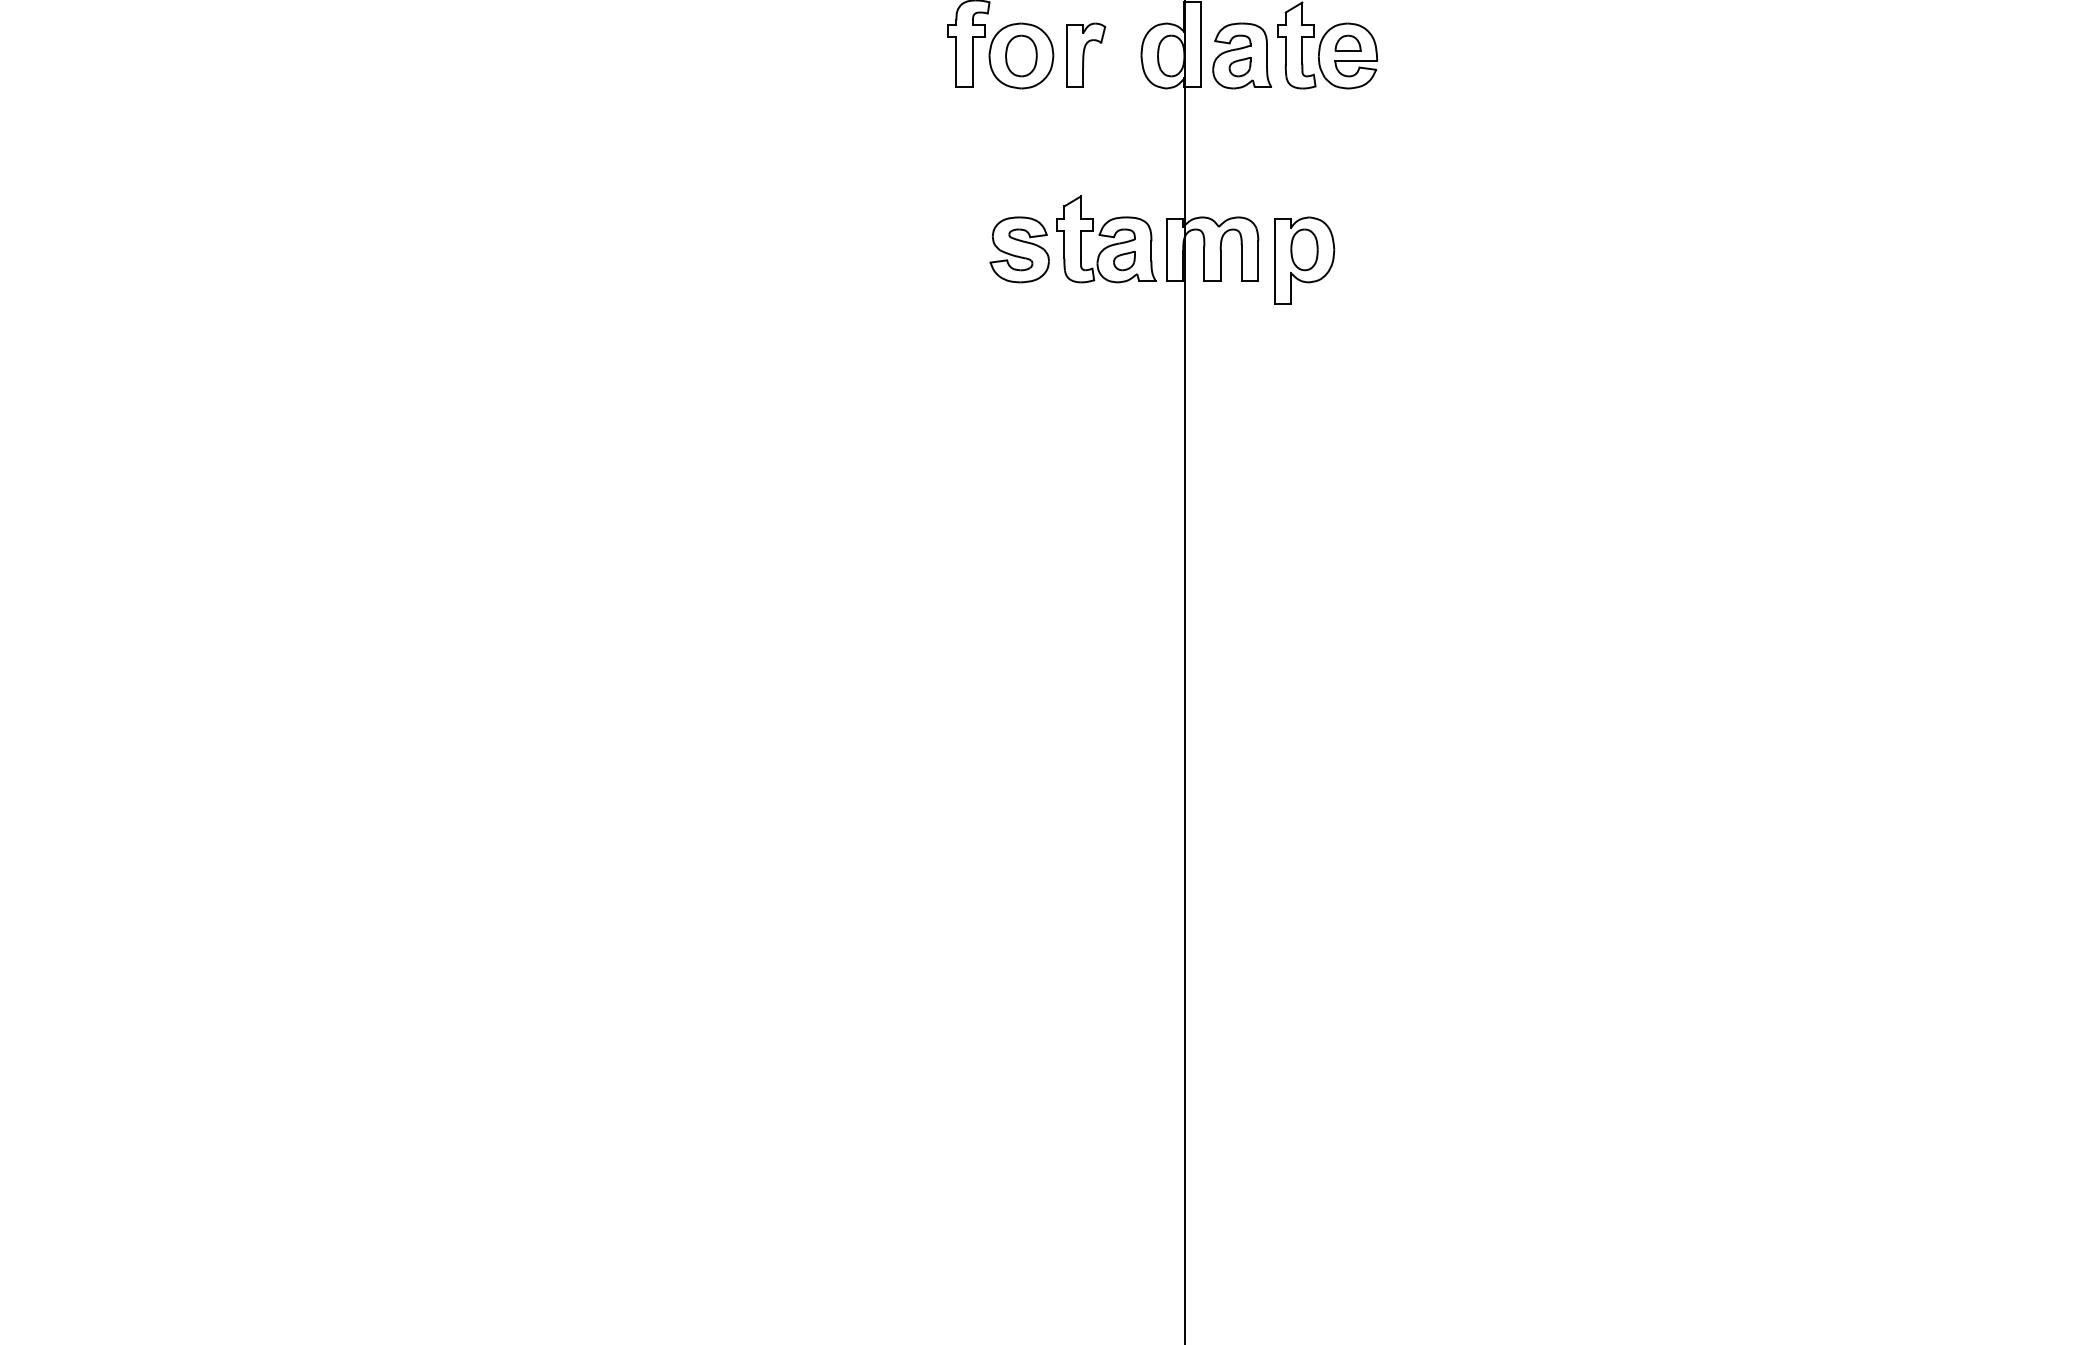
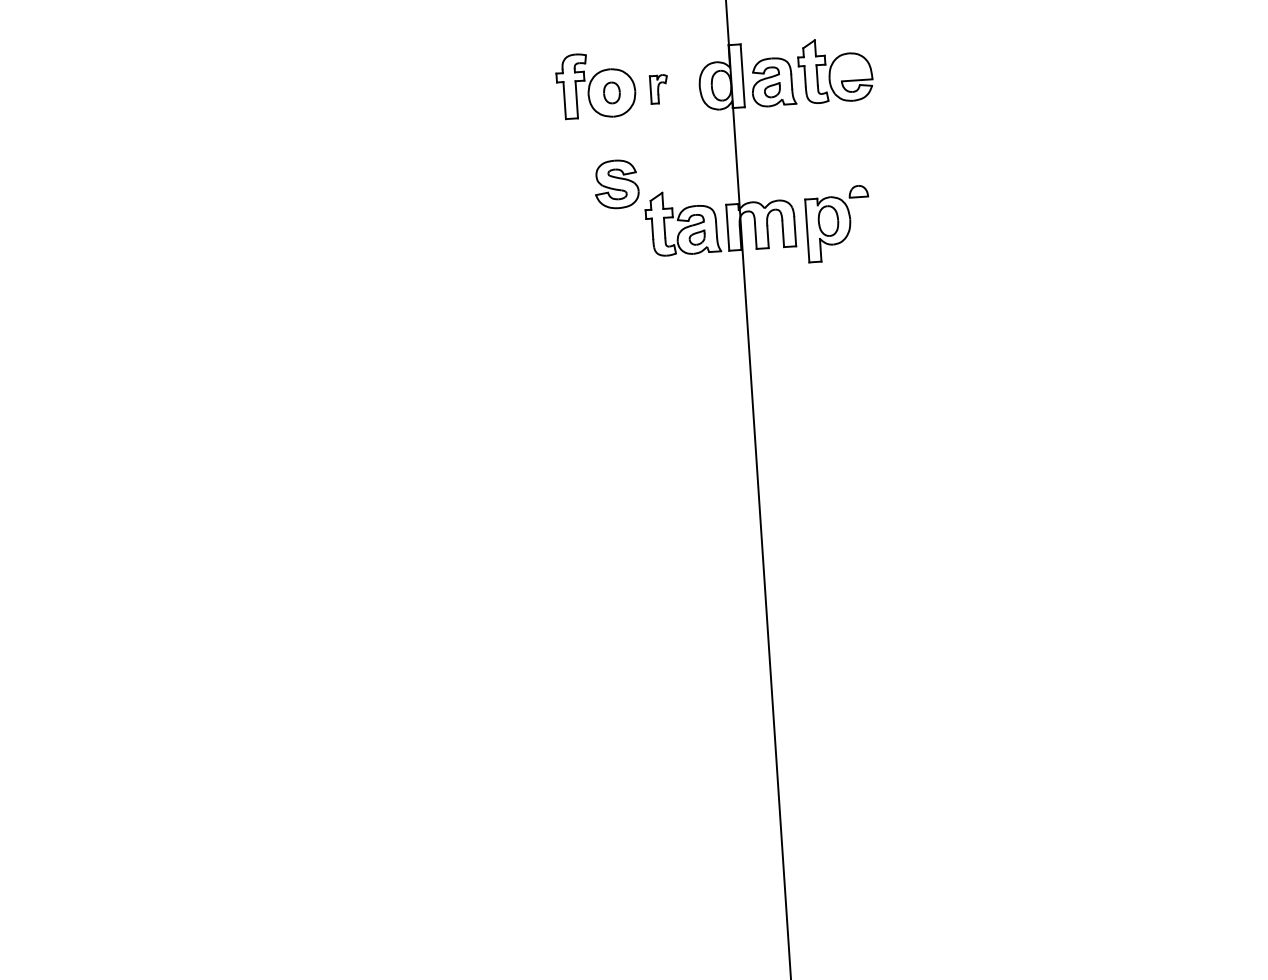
part: (1347, 42) -> (858, 190), moved
part: (1086, 54) -> (659, 88), size x0.6
part: (1021, 55) -> (611, 92), size x0.7
part: (1019, 249) -> (616, 184), moved

